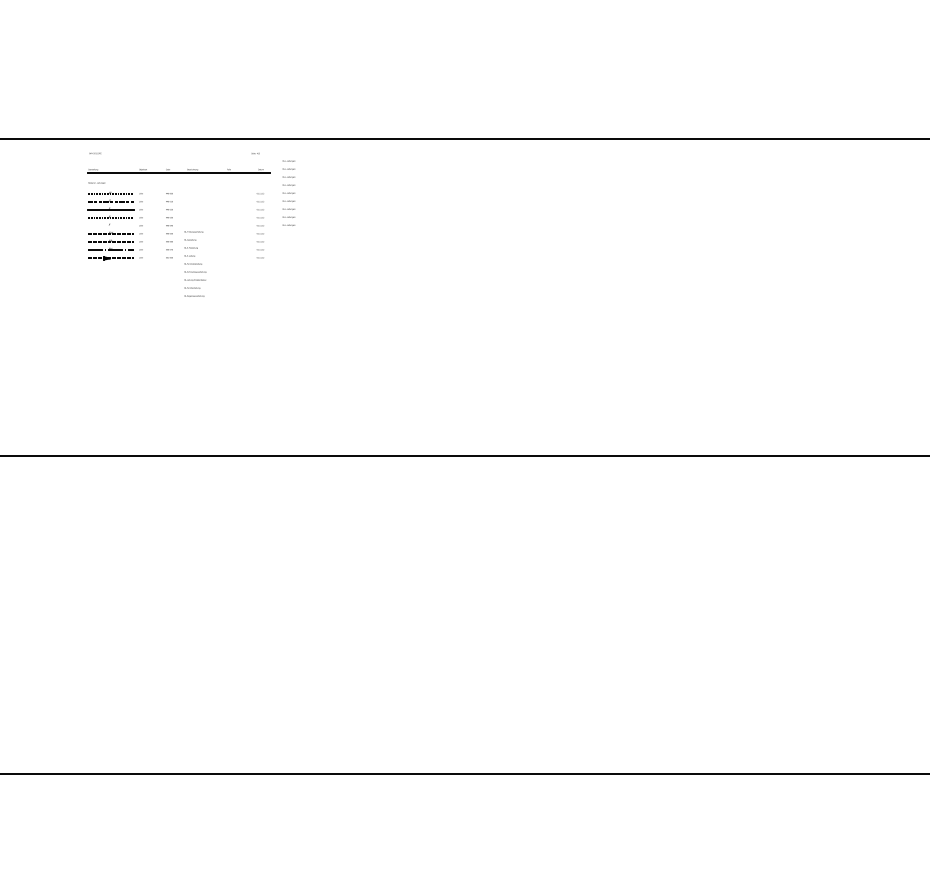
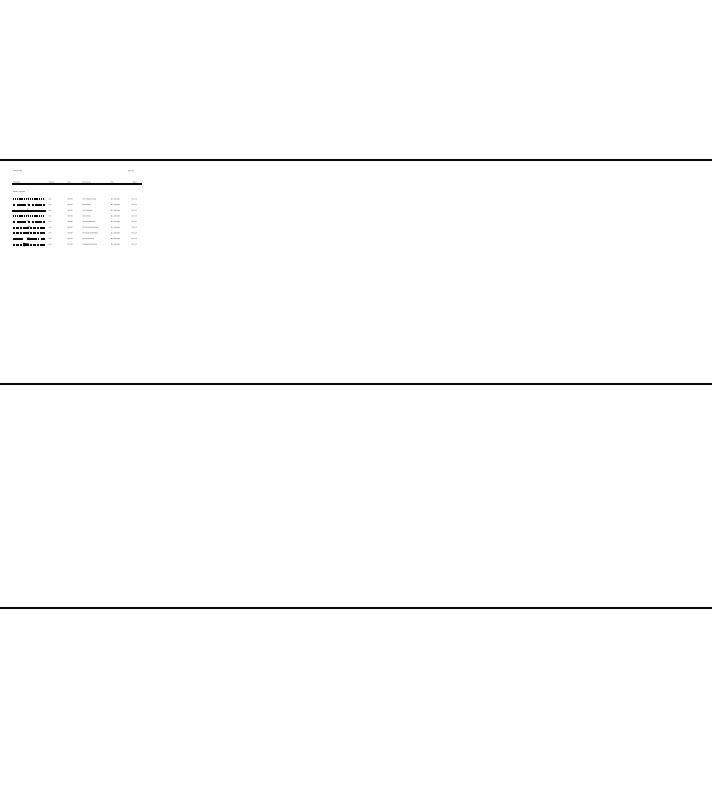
text: (289, 193) -> (115, 221), moved
line: (110, 227) -> (28, 222), added
text: (194, 263) -> (89, 221), moved

